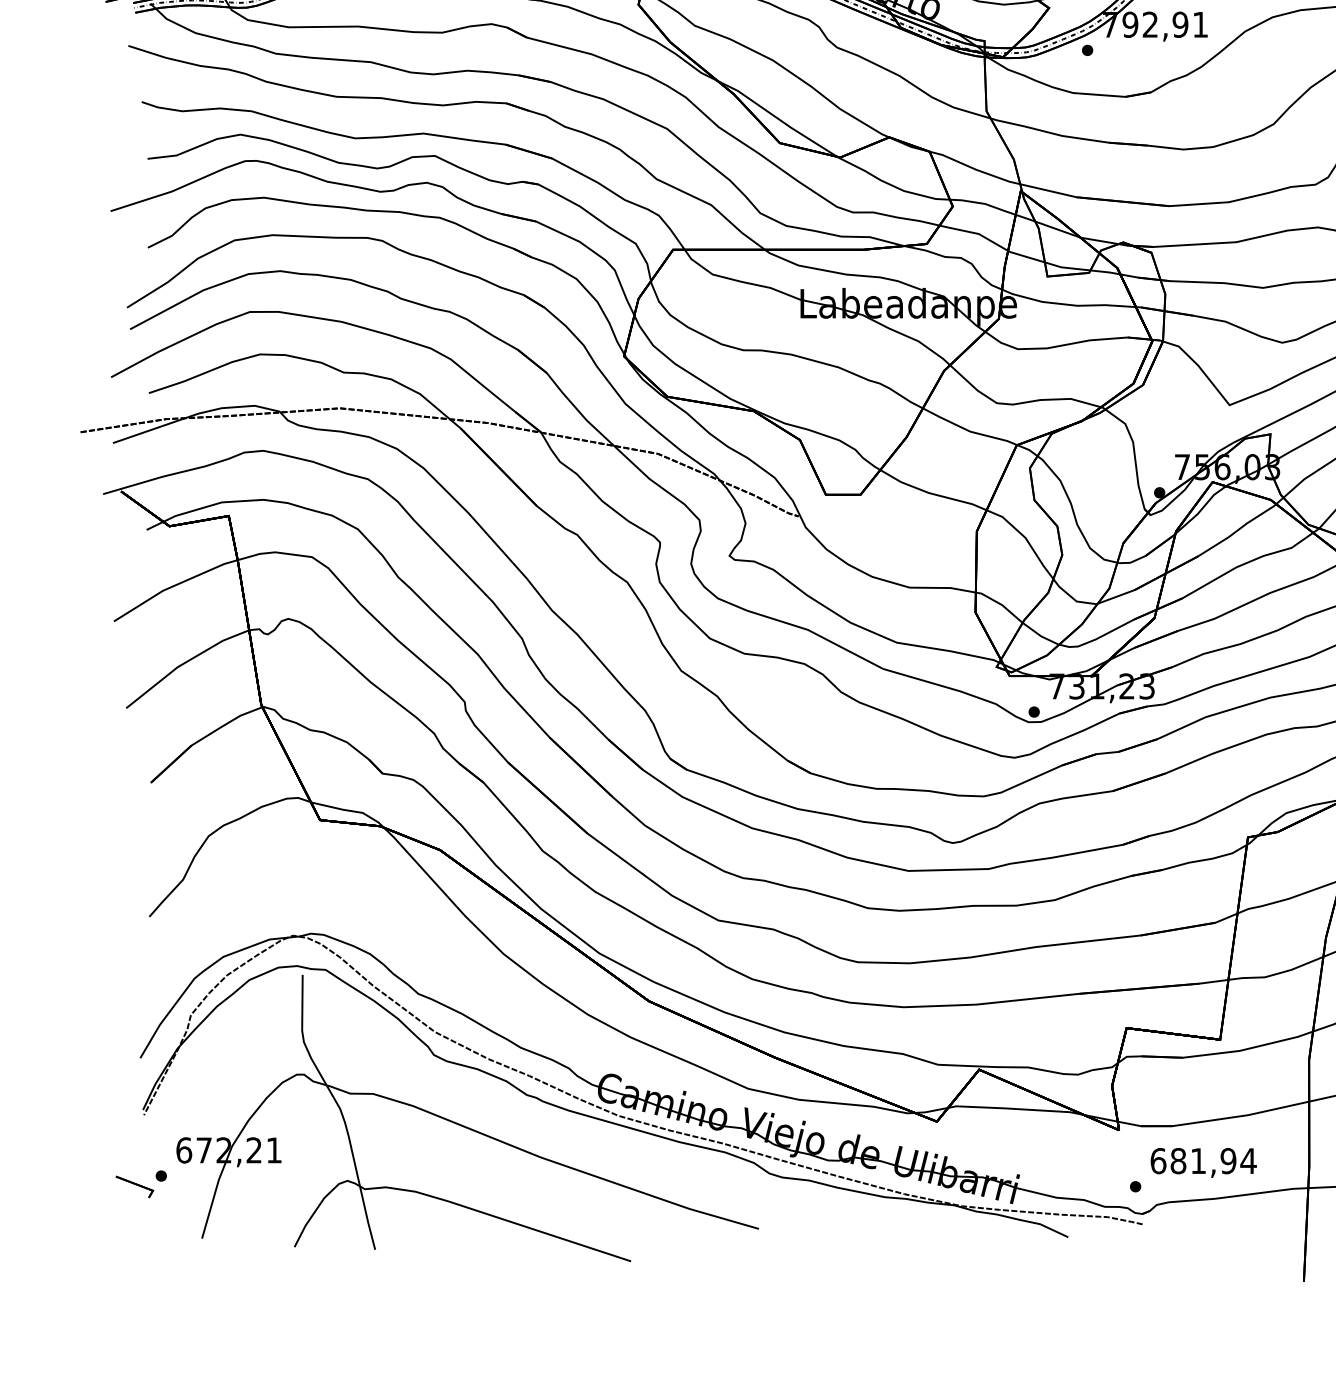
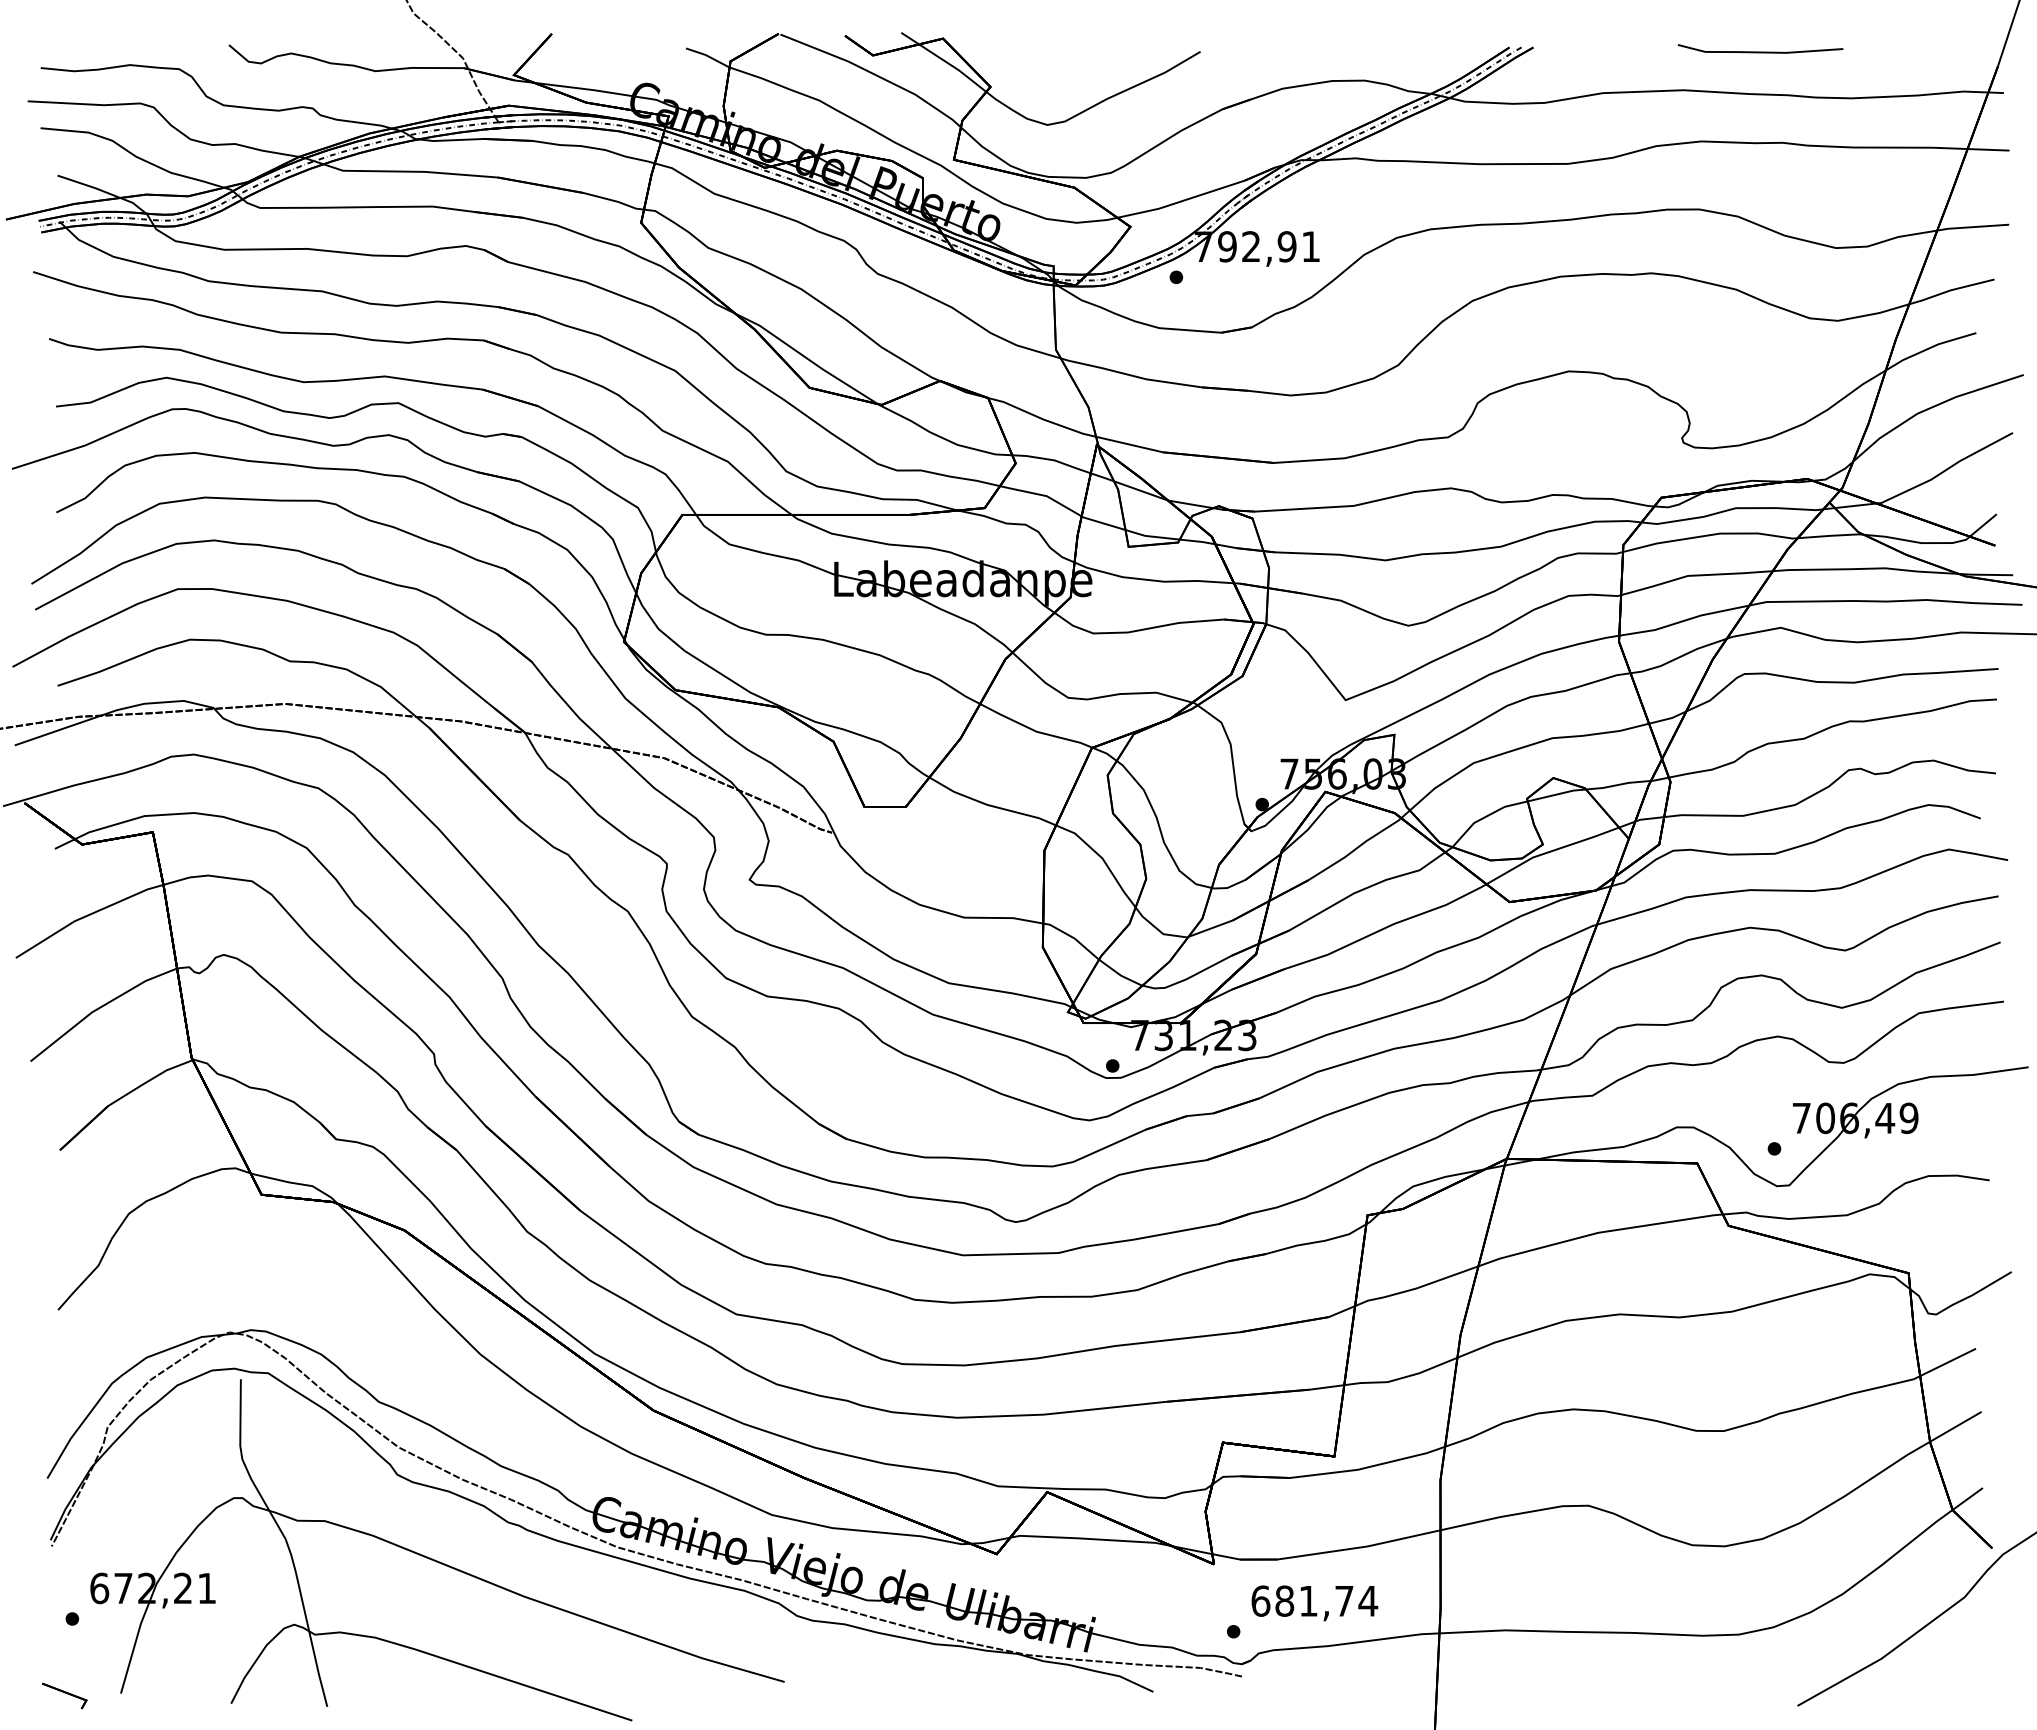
text: (1228, 1160) -> (1344, 1600), 681,94 -> 681,74
part: (134, 1186) -> (64, 1695), moved

